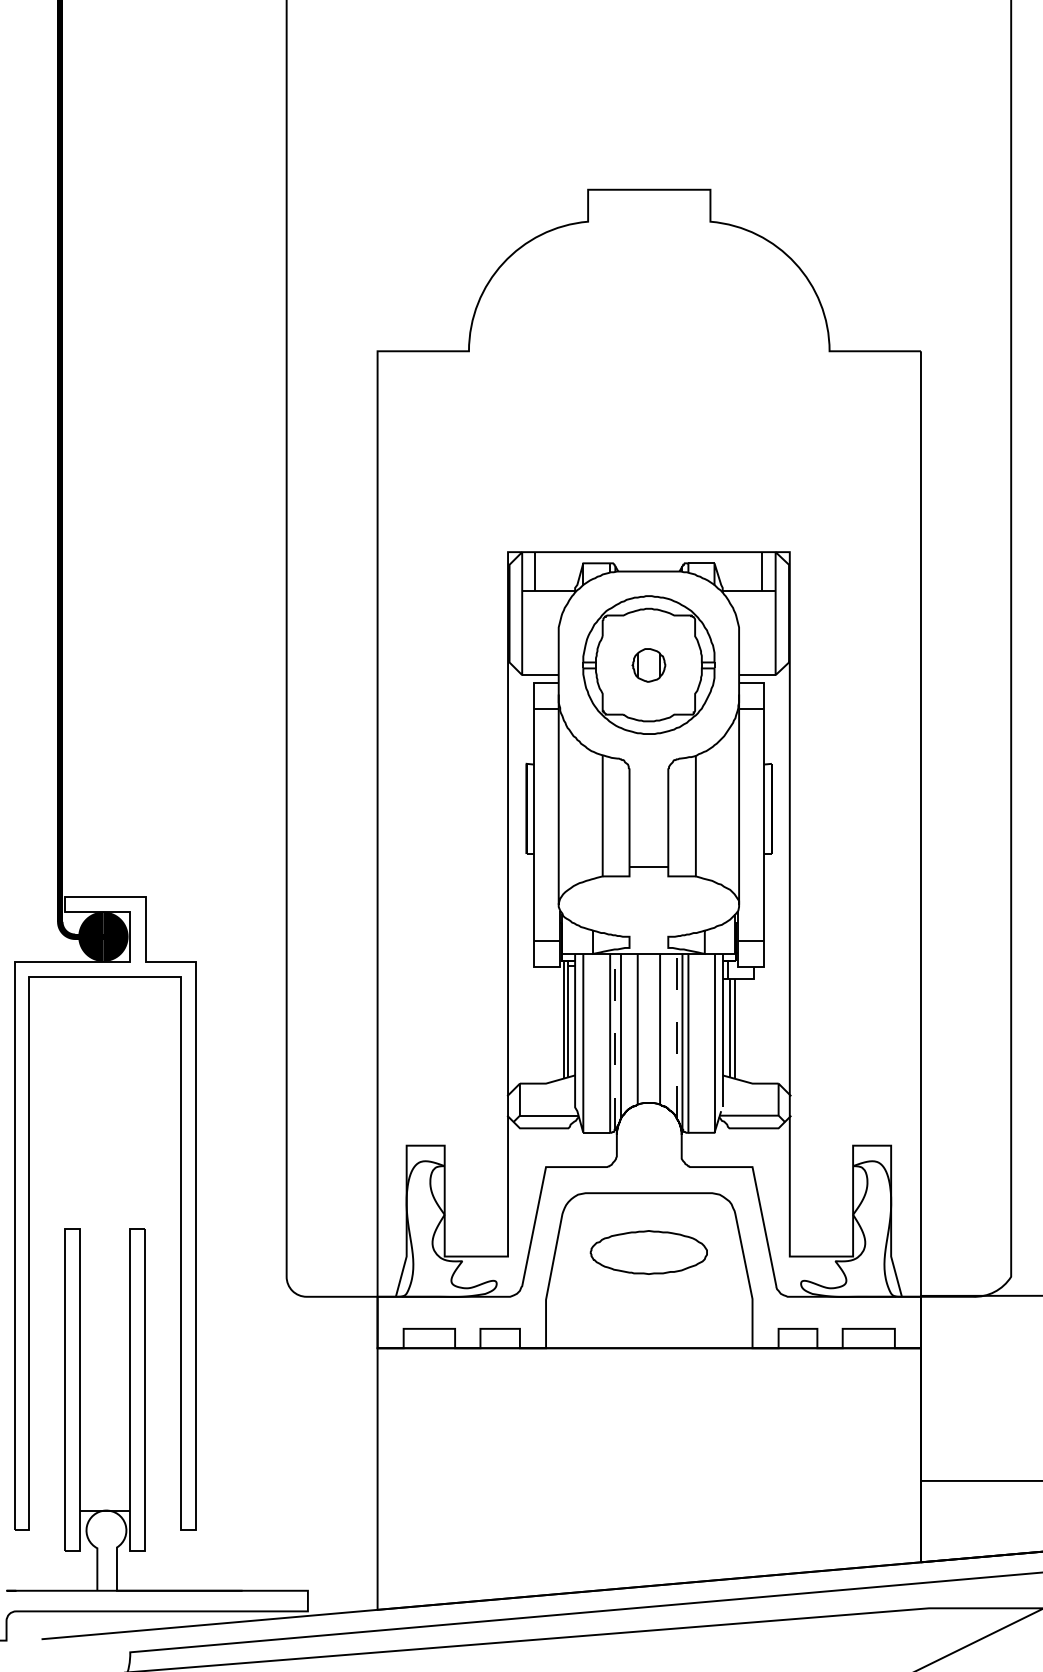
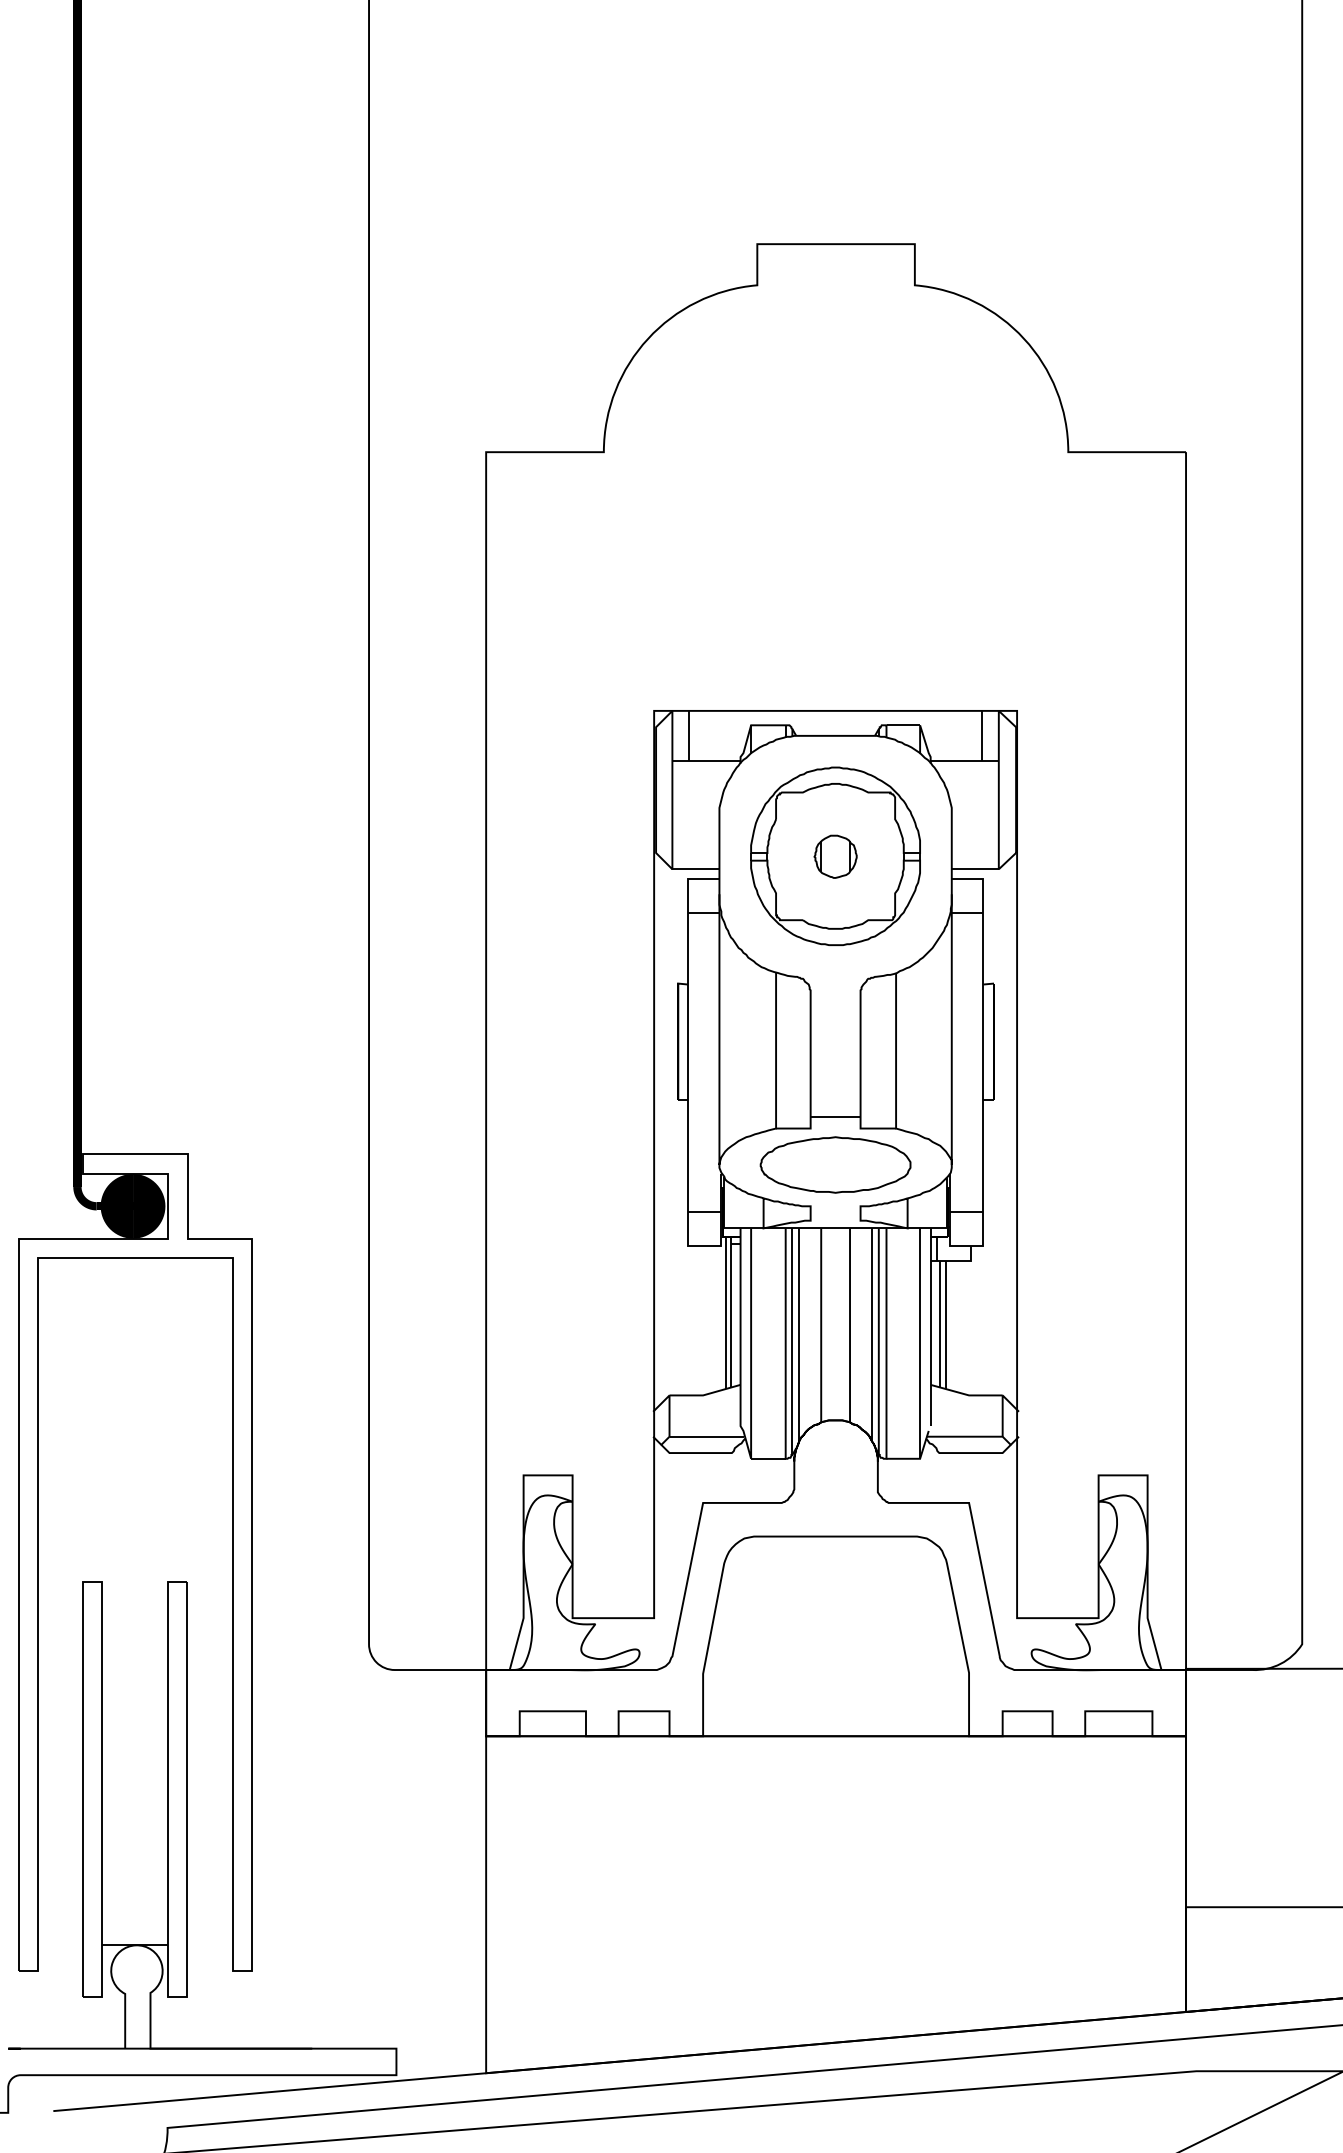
line: (677, 1035) -> (872, 1333), dashed -> solid
line: (615, 1041) -> (792, 1341), dashed -> solid
part: (648, 1252) -> (835, 1164), moved

